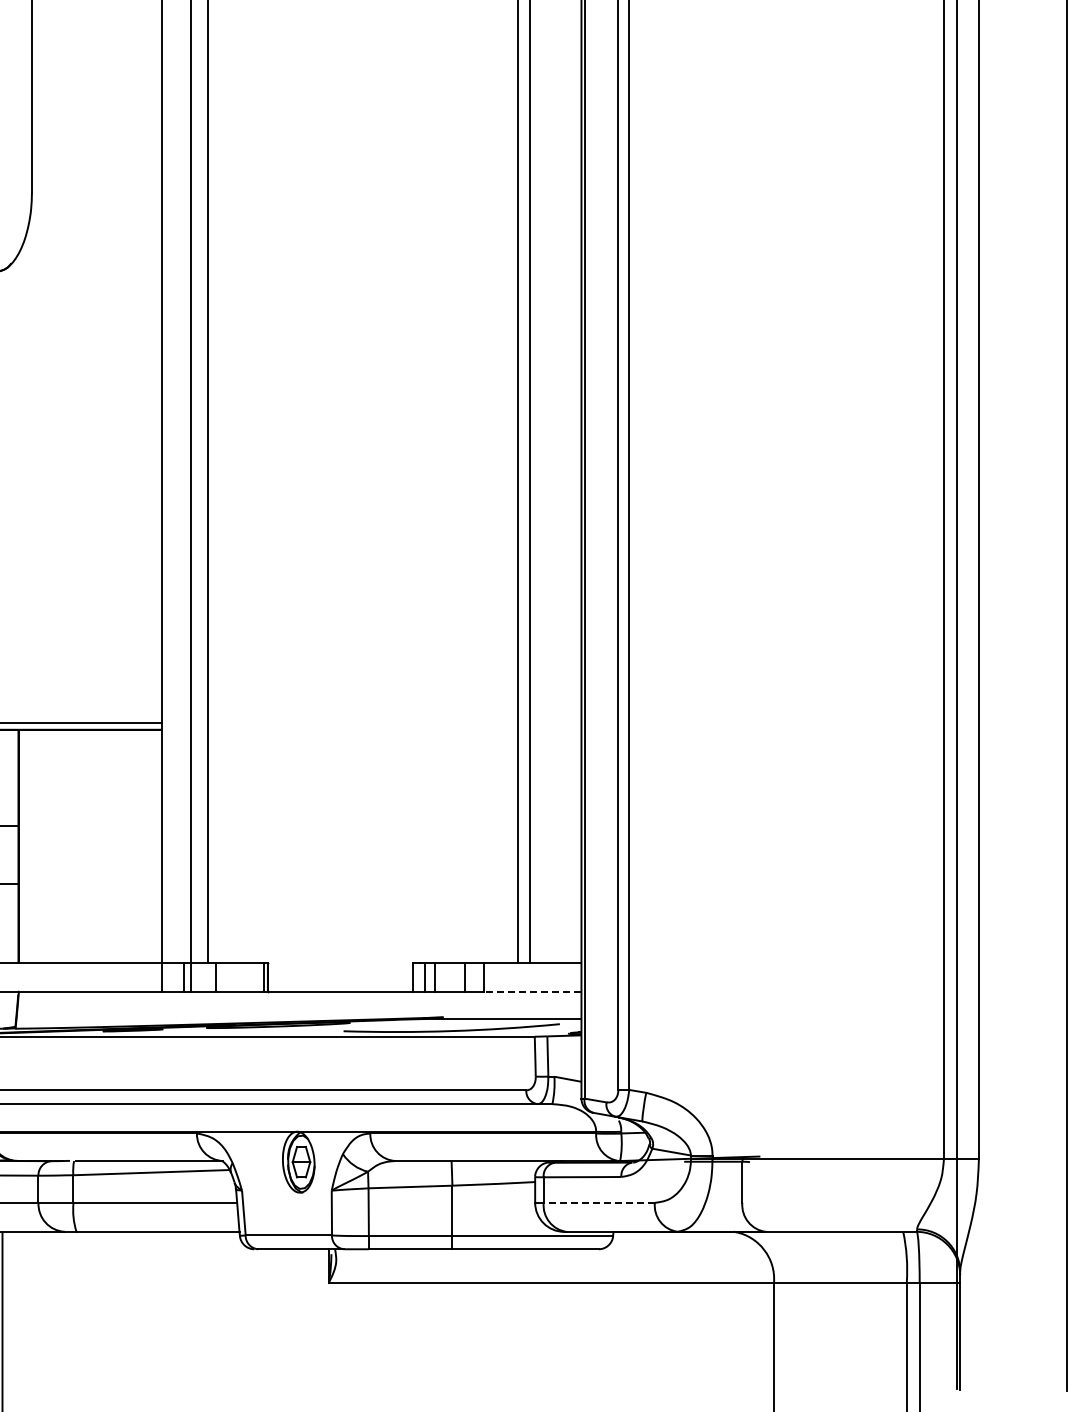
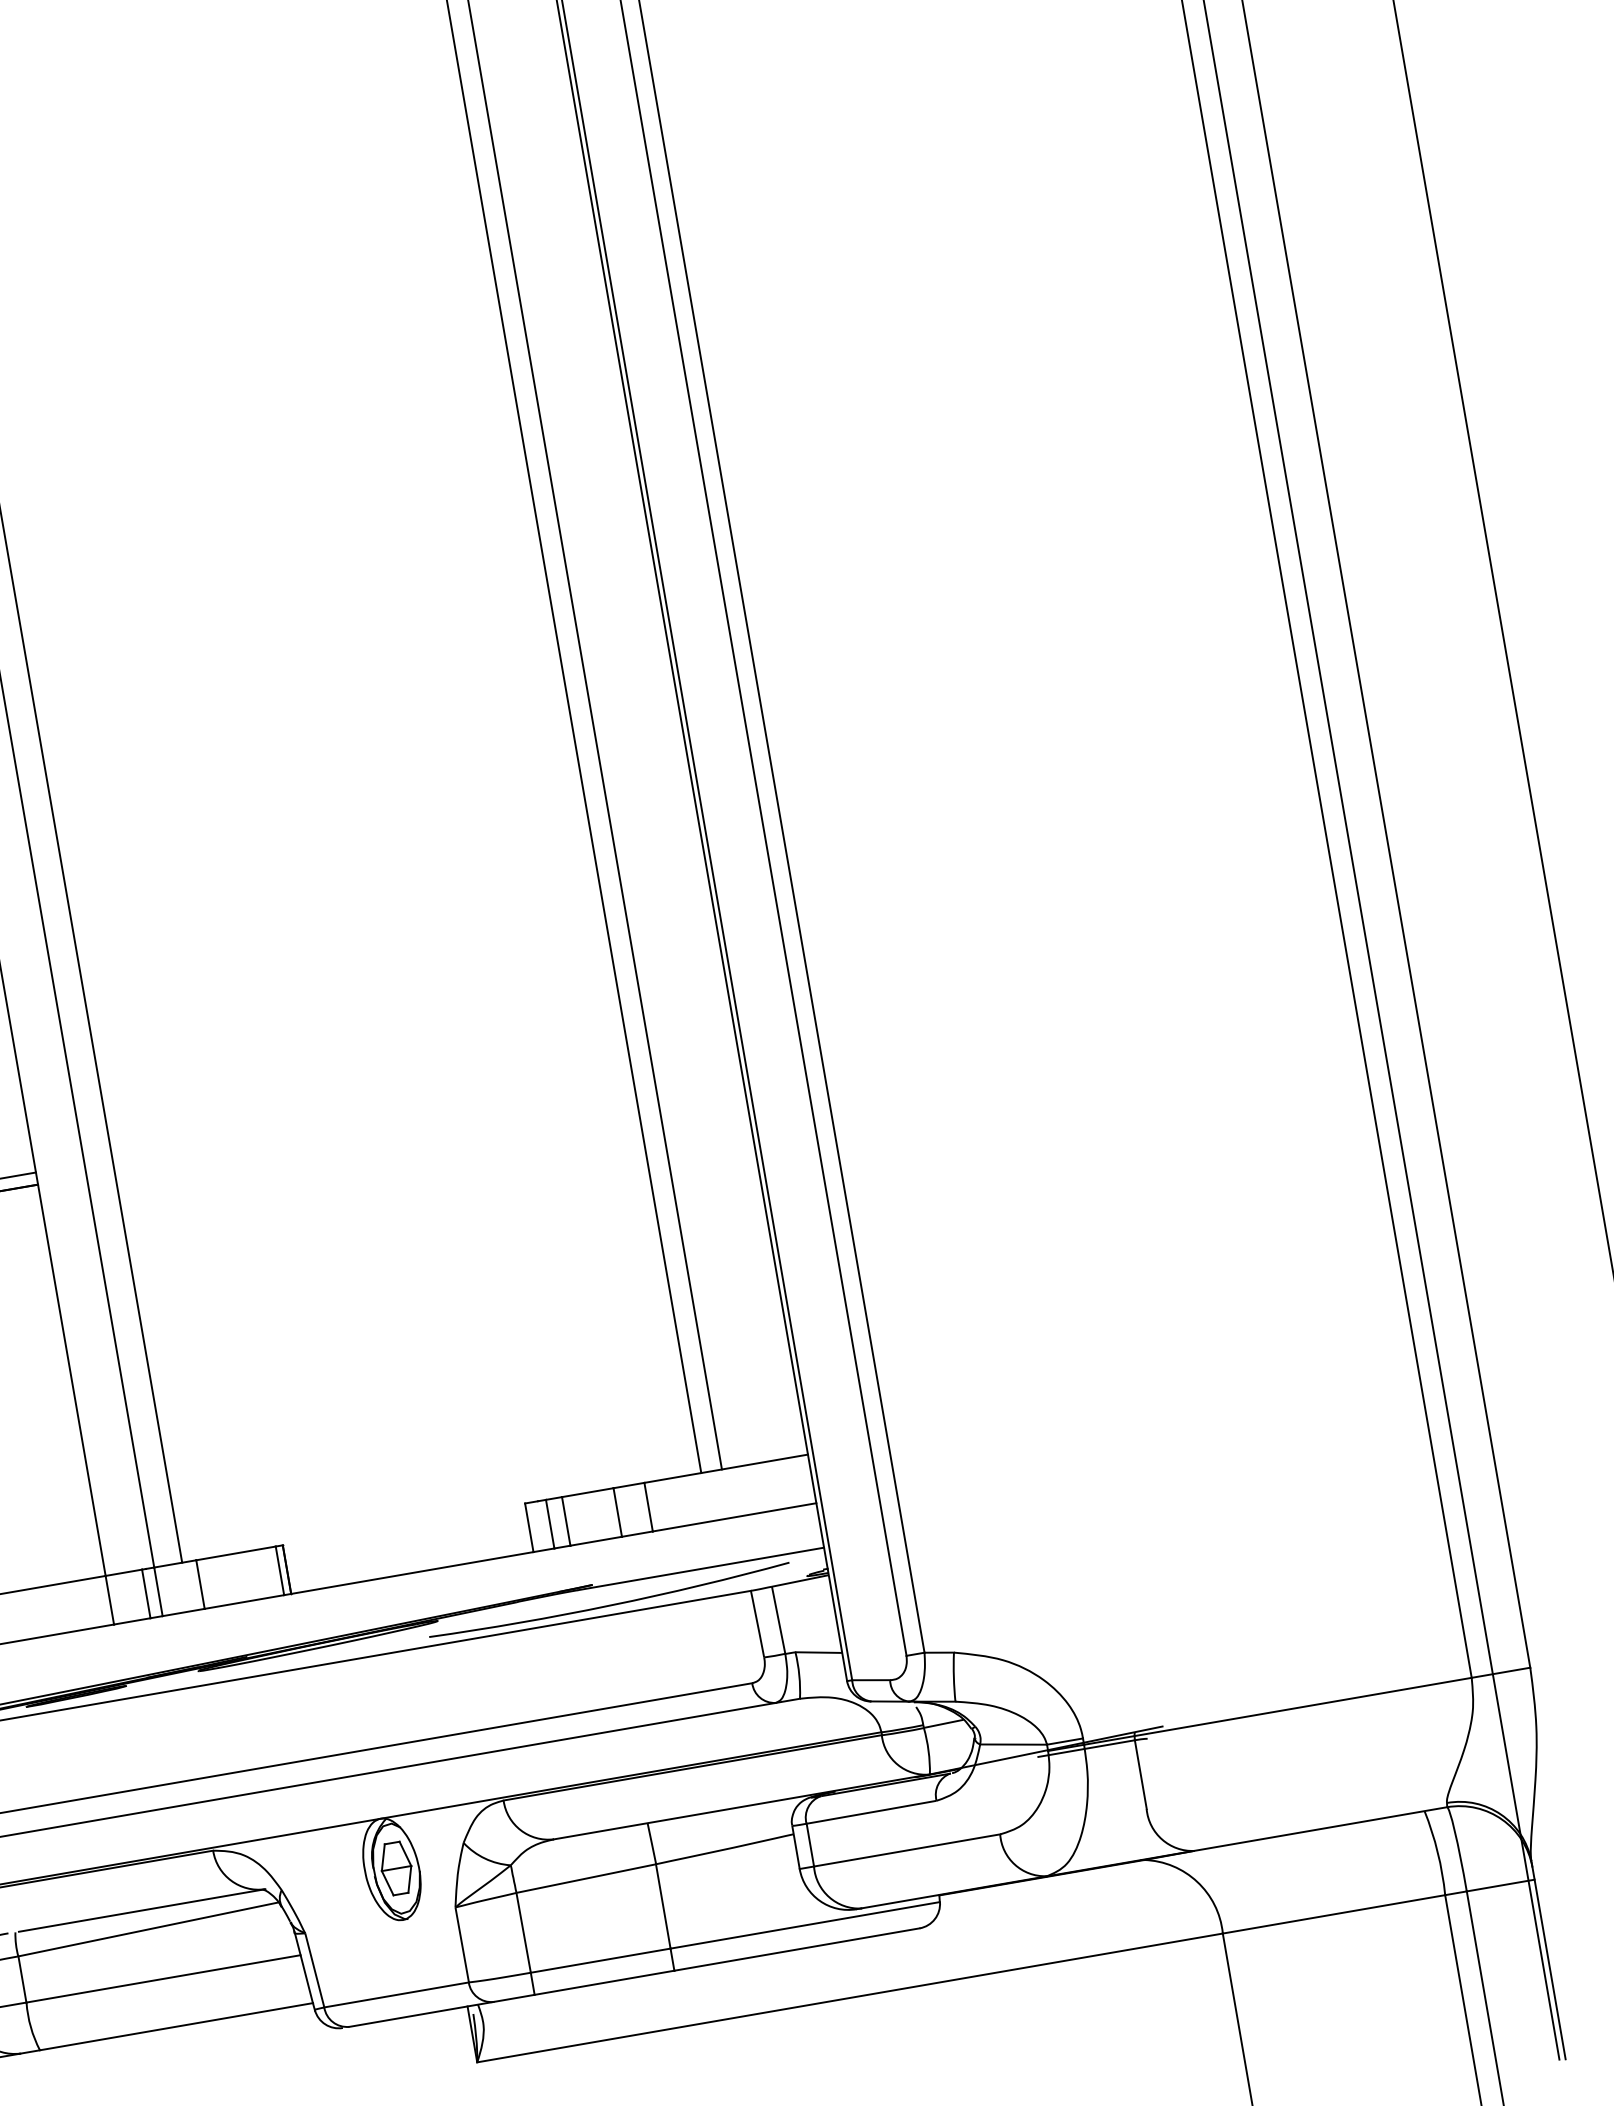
line: (532, 992) -> (734, 1517), dashed -> solid
line: (599, 1202) -> (907, 1849), dashed -> solid

